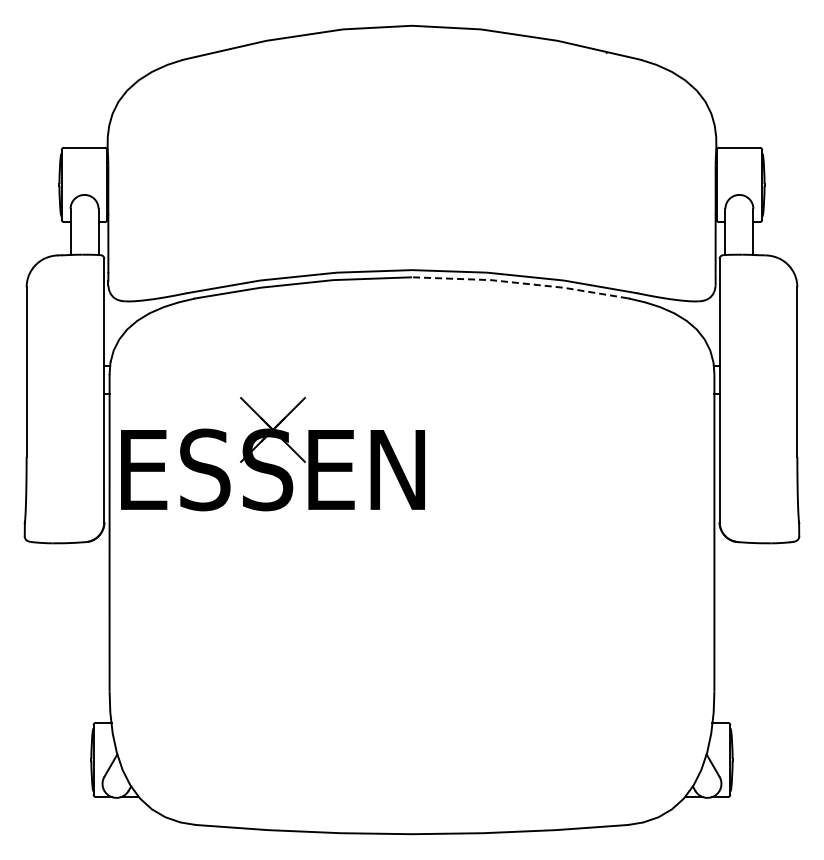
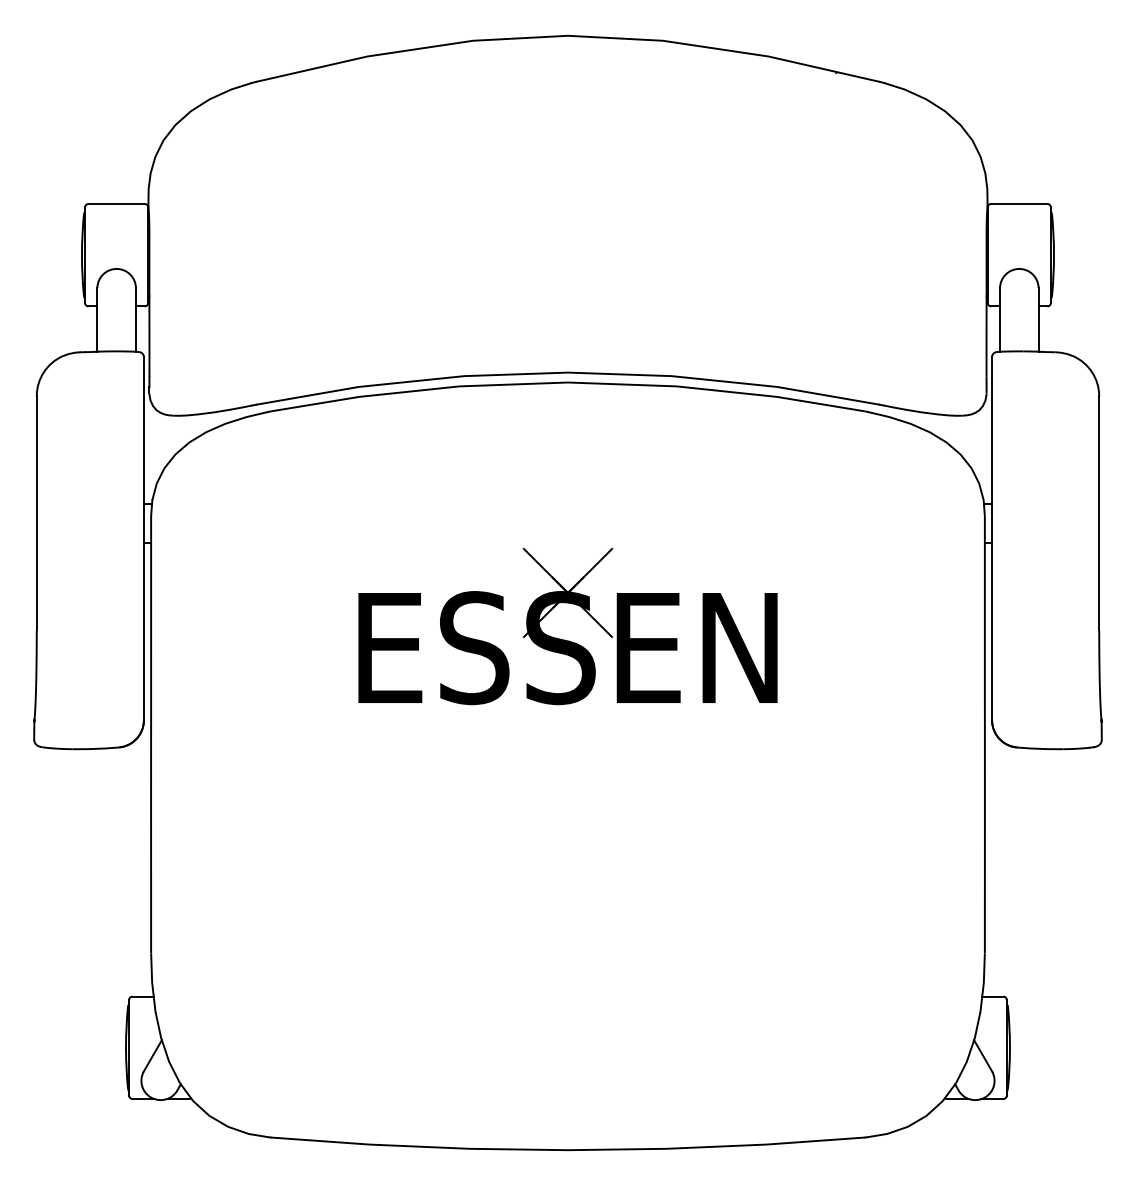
line: (520, 283) -> (717, 391), dashed -> solid
part: (270, 463) -> (564, 639), moved

